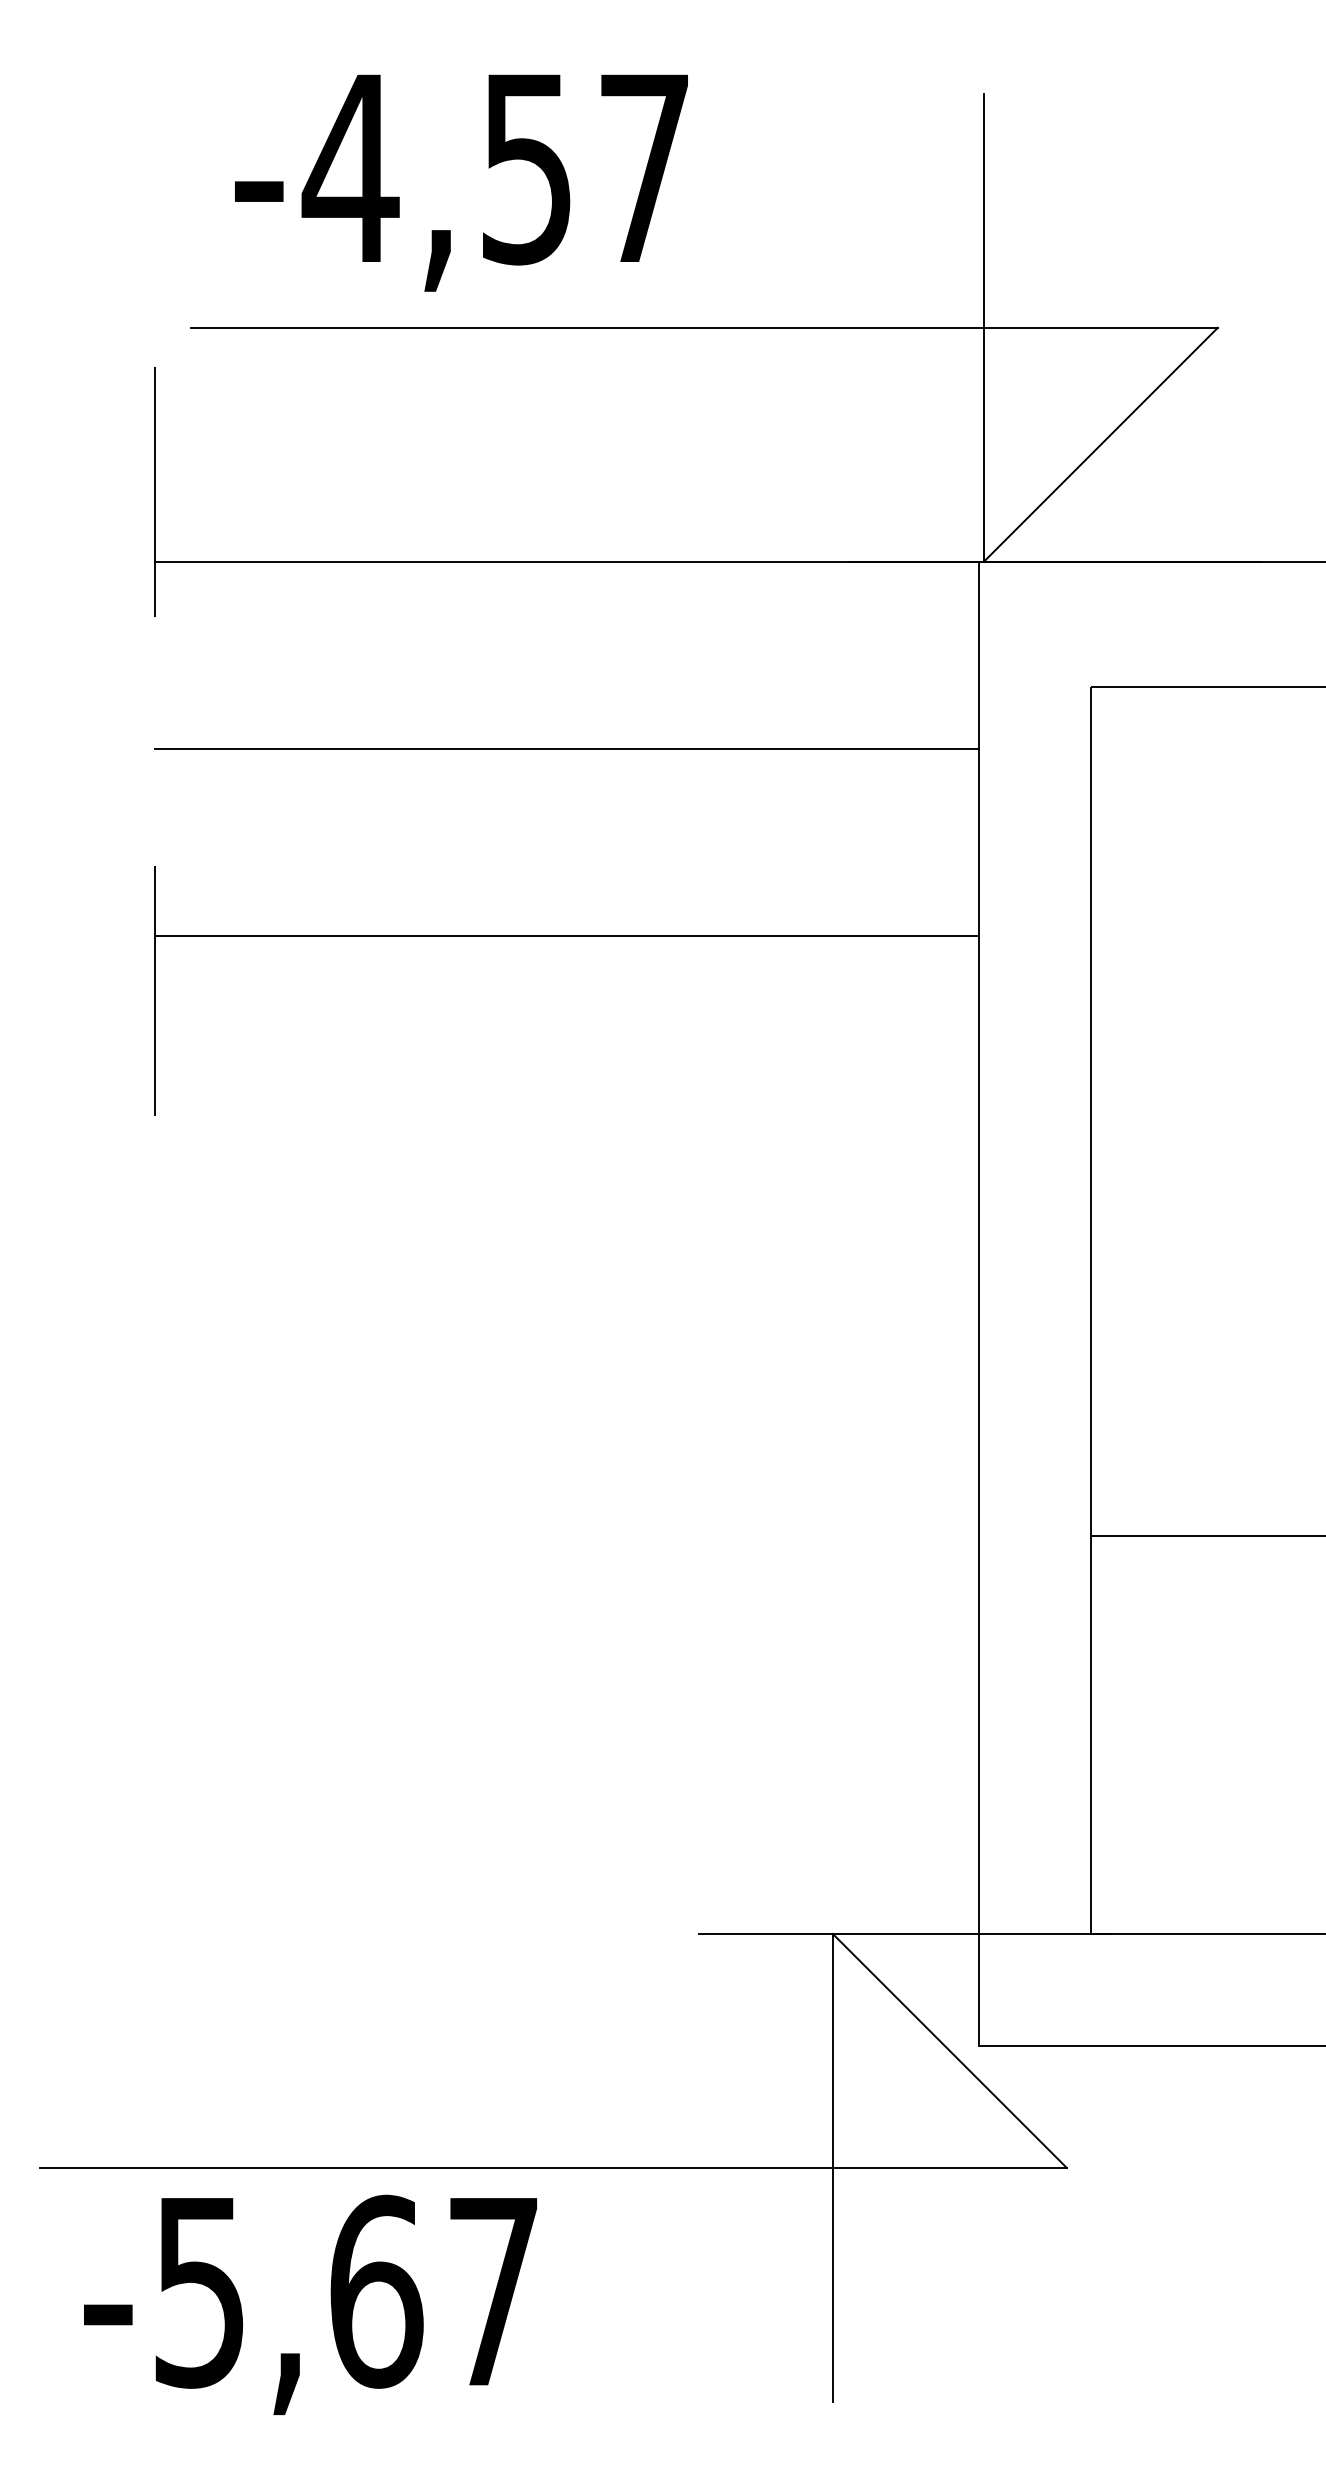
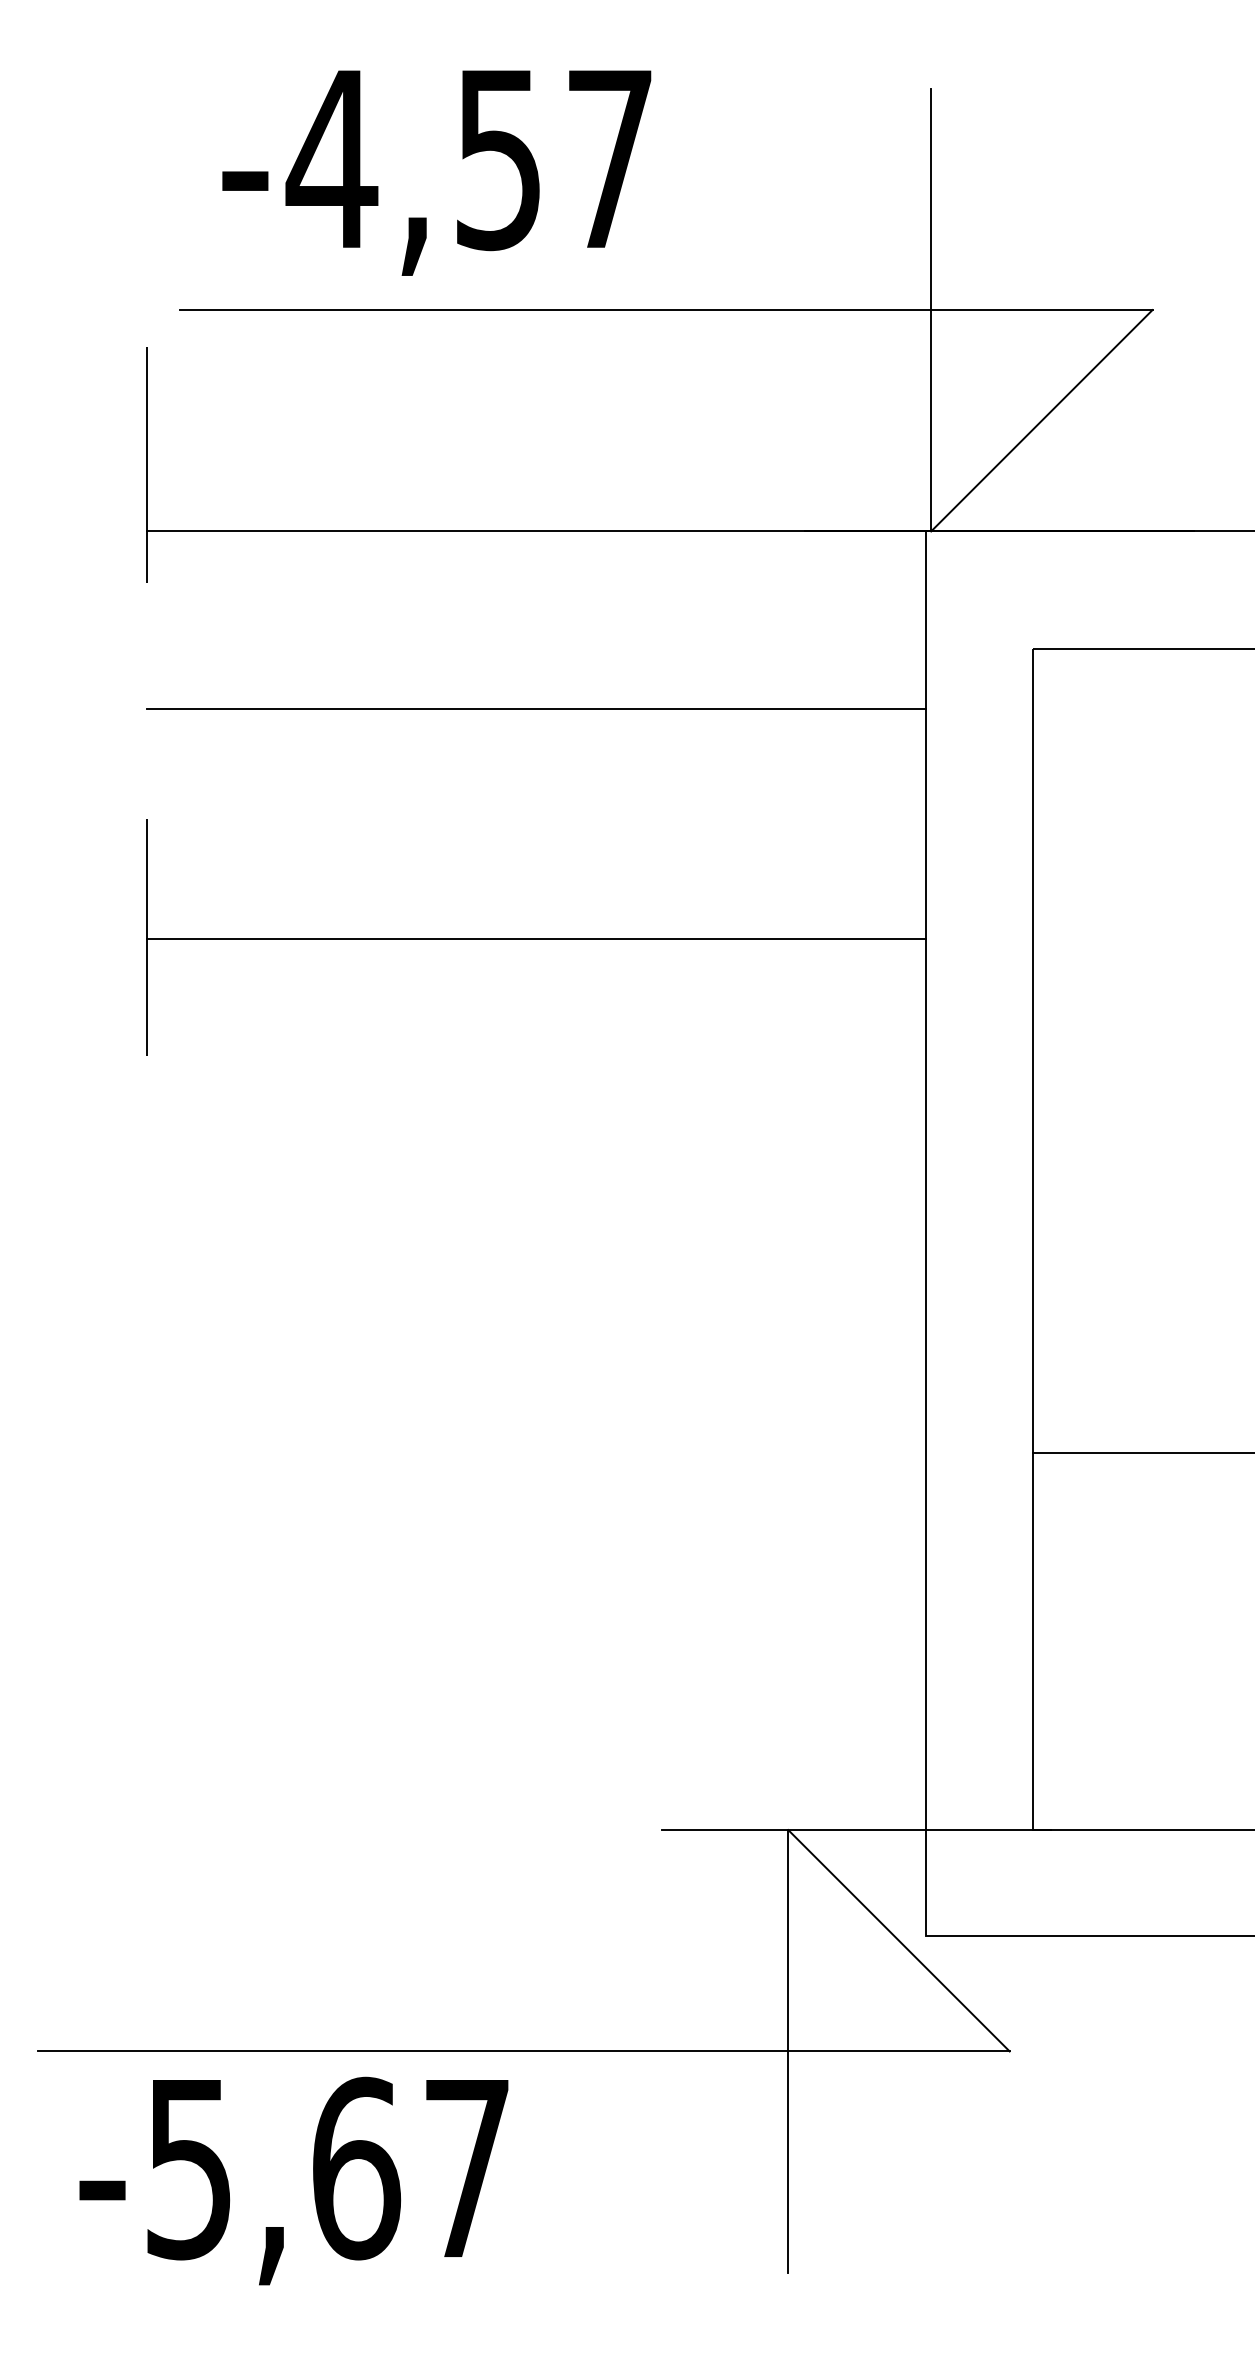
line: (566, 935) -> (536, 938), moved

